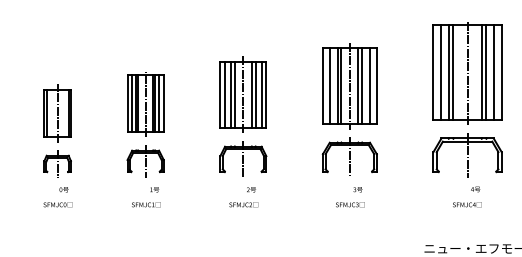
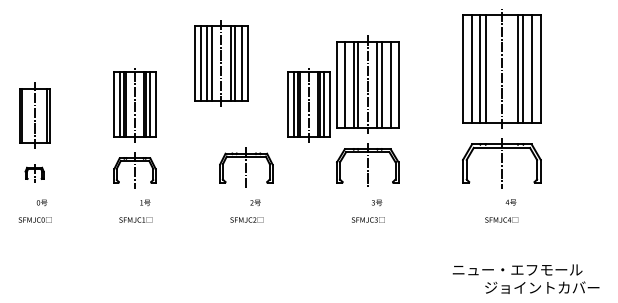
part: (243, 94) -> (221, 63), moved
part: (297, 104) -> (308, 105), added
part: (57, 164) -> (34, 173), size x0.6

